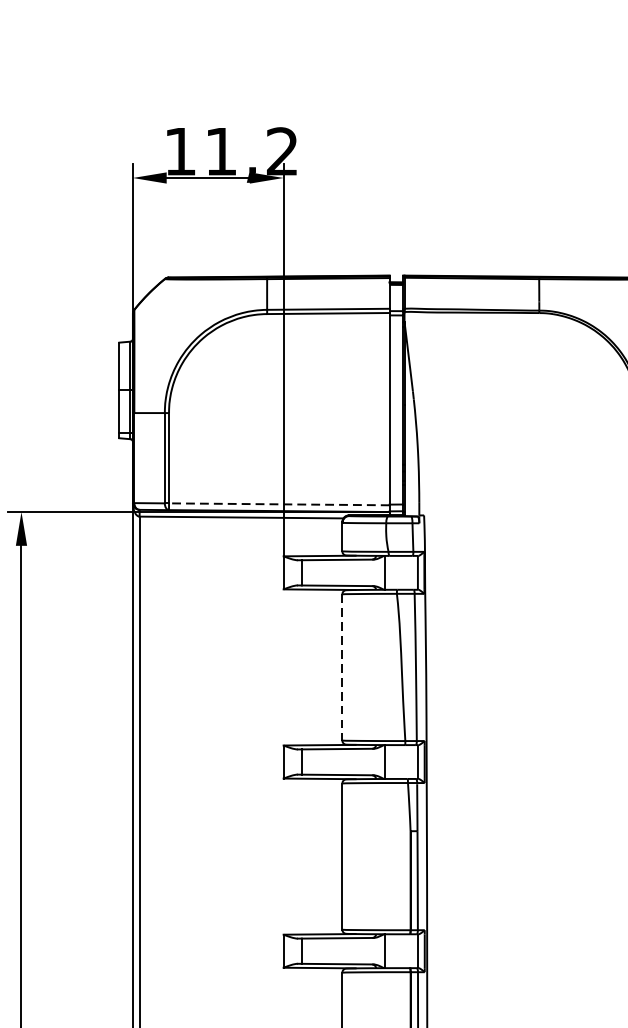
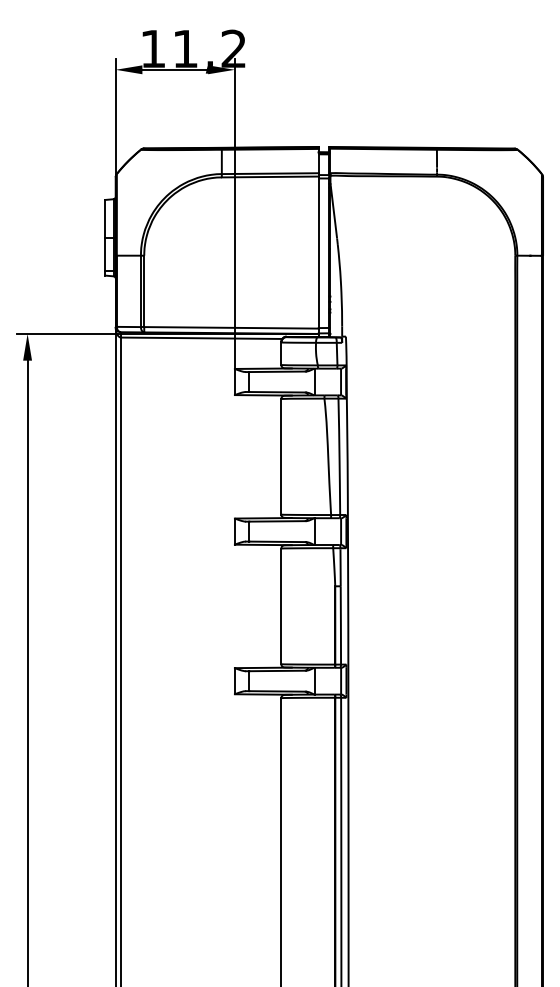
line: (278, 503) -> (230, 327), dashed -> solid
line: (342, 667) -> (281, 456), dashed -> solid

